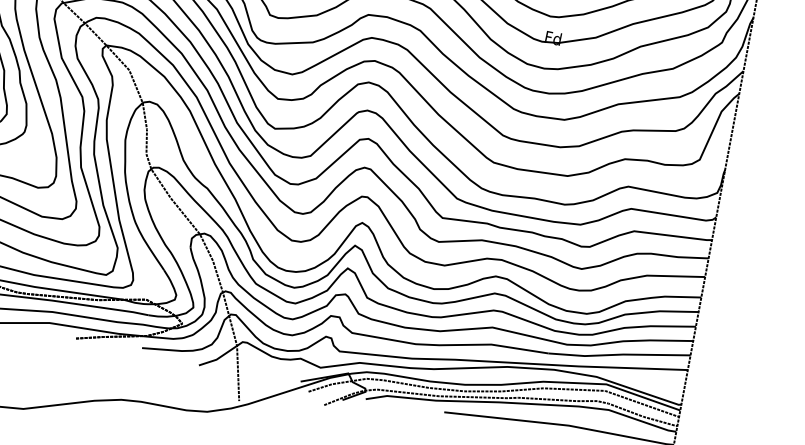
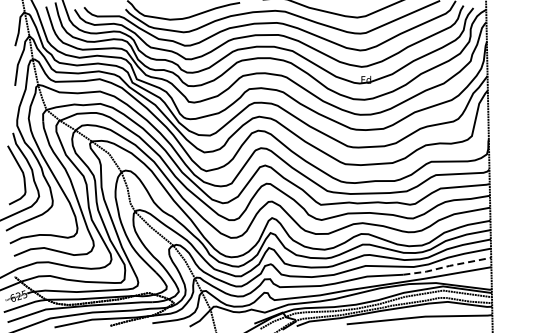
line: (618, 354) -> (446, 266), solid -> dashed

